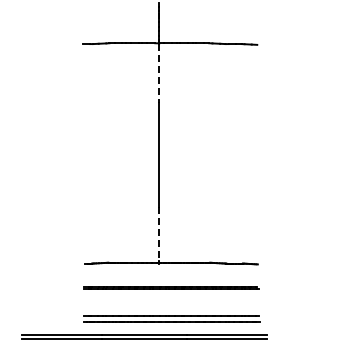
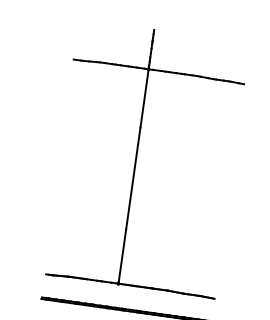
line: (159, 74) -> (144, 99), dashed -> solid
line: (159, 234) -> (122, 256), dashed -> solid

